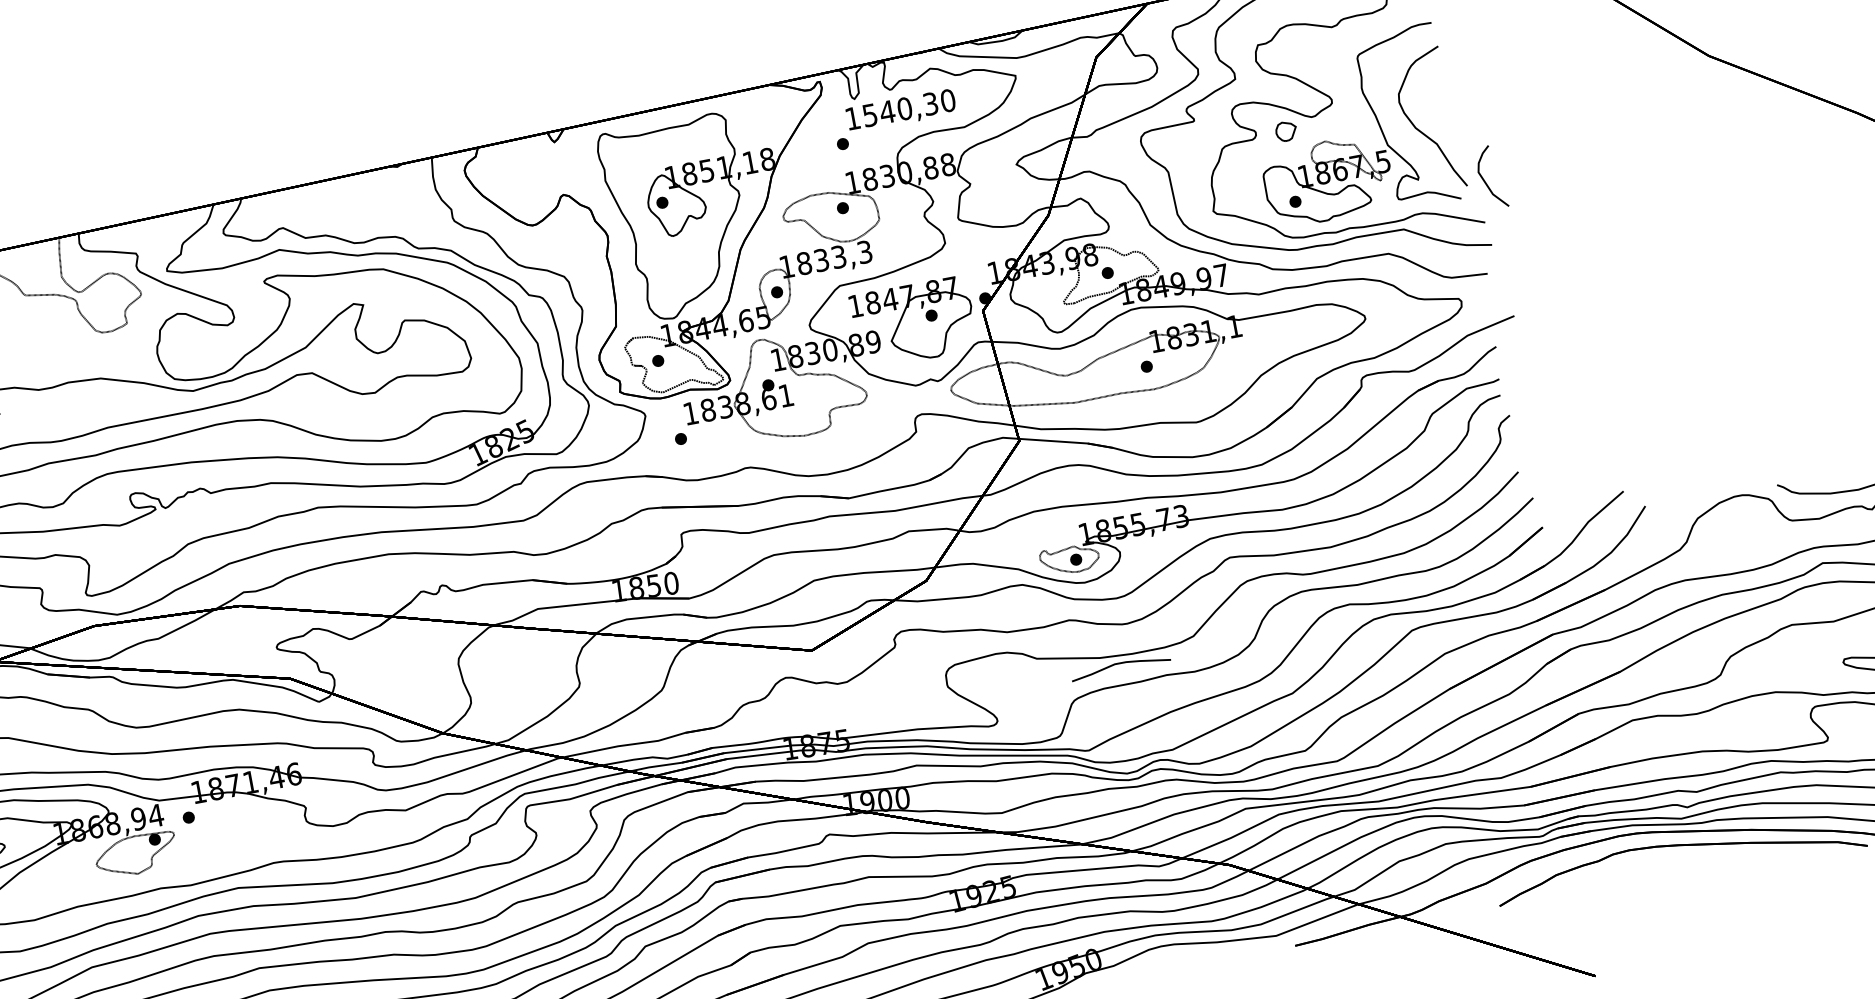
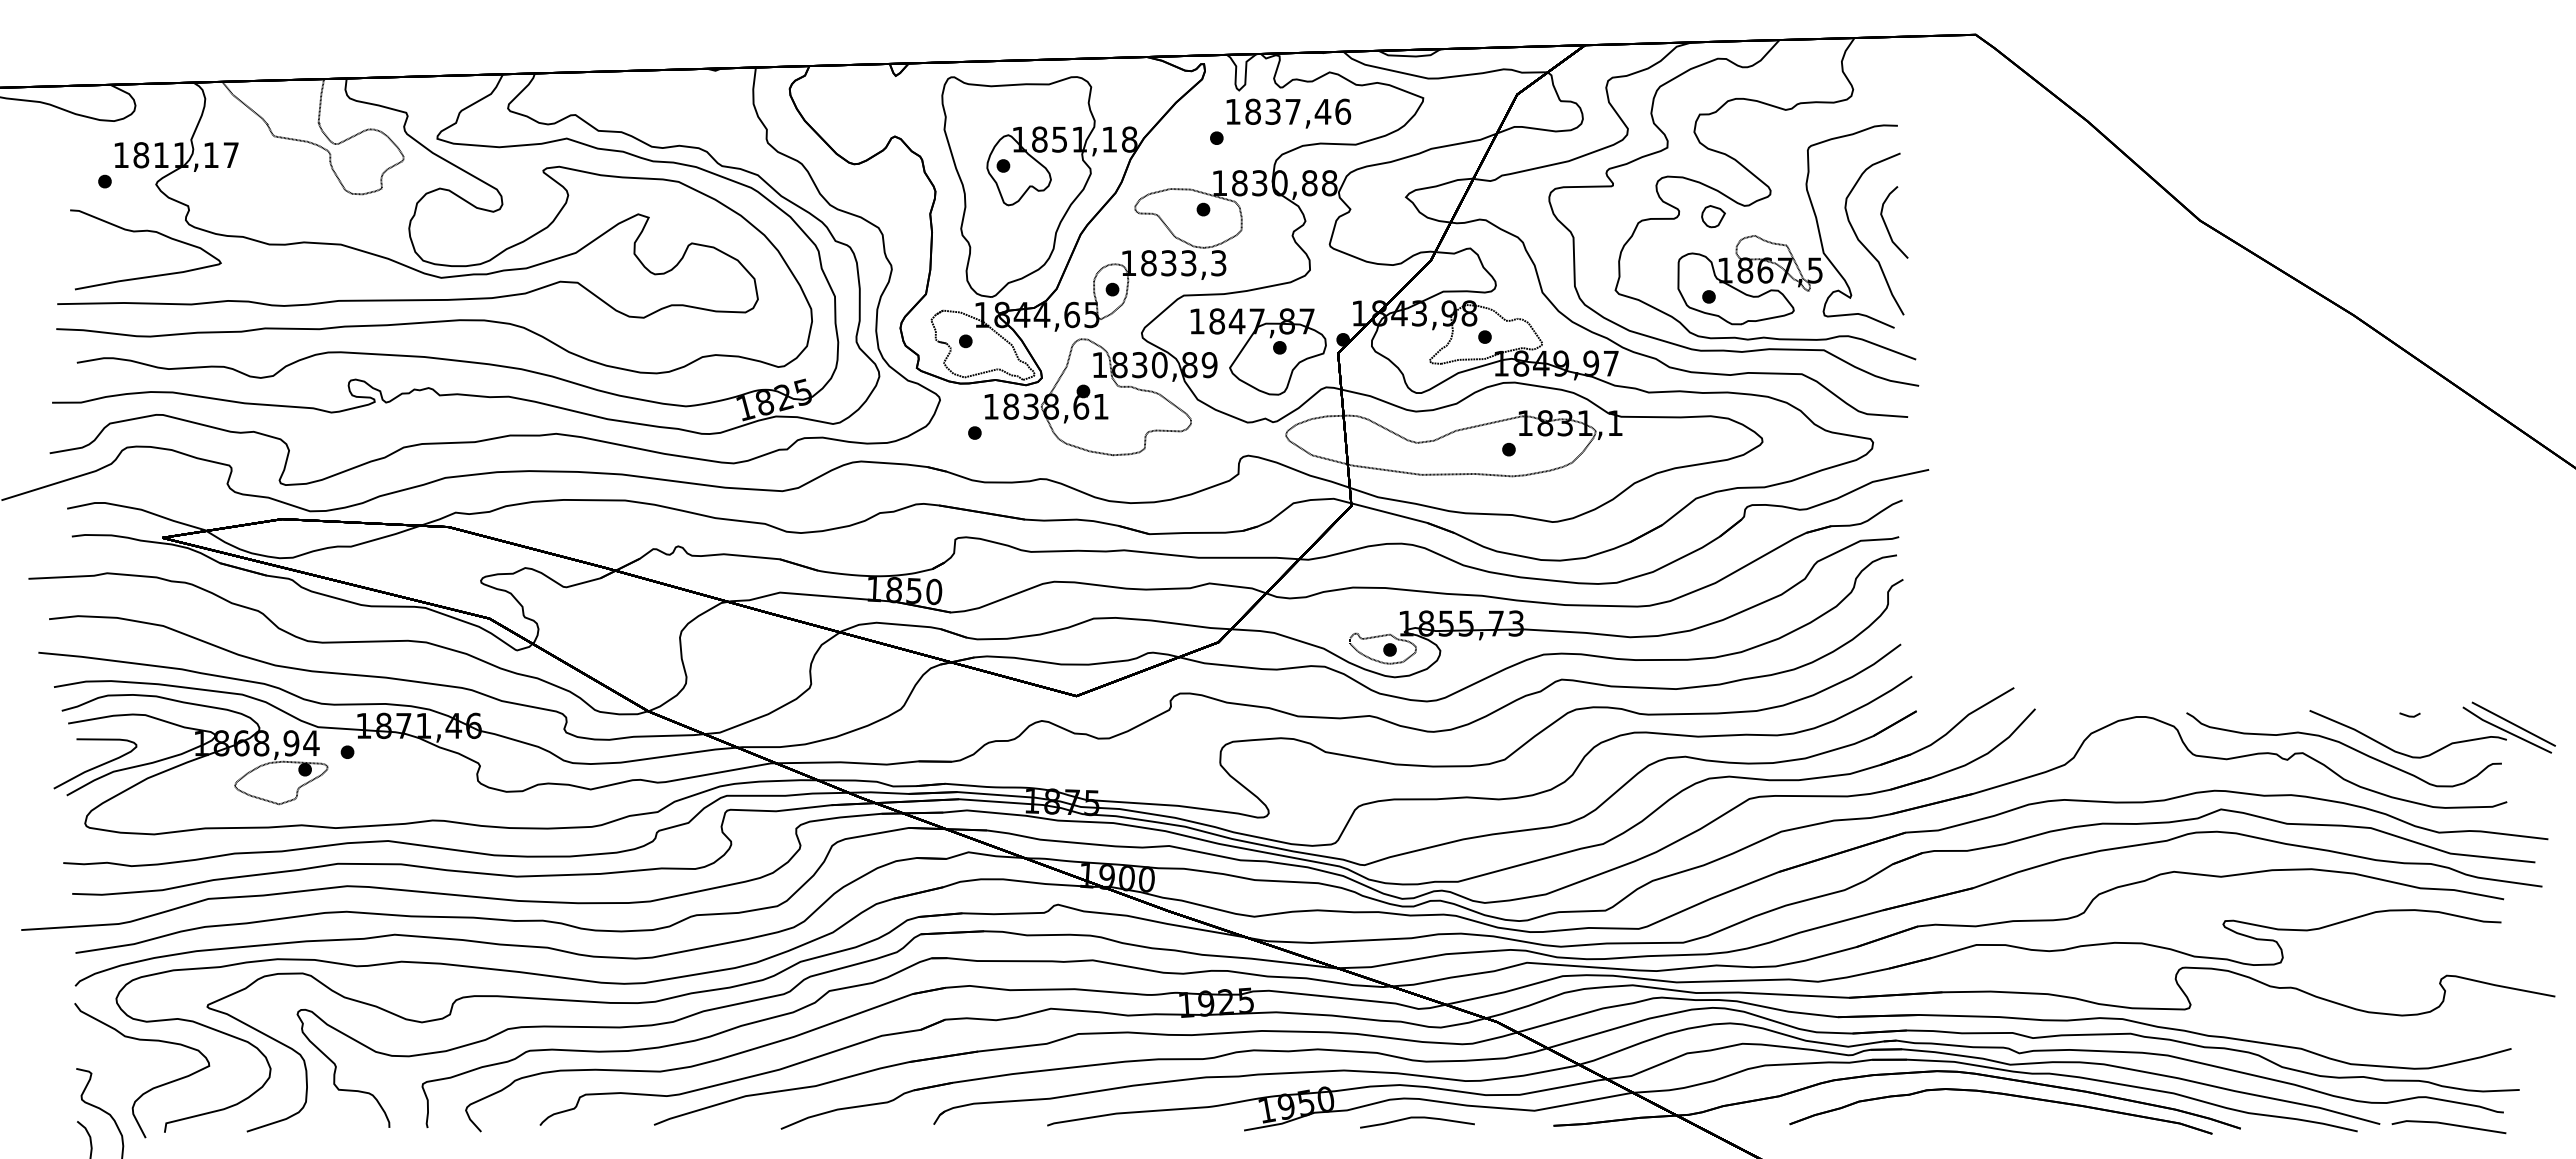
text: (909, 107) -> (1298, 111), 1540,30 -> 1837,46
part: (1486, 181) -> (1887, 226), moved
curve: (1120, 664) -> (1417, 1118), moved

